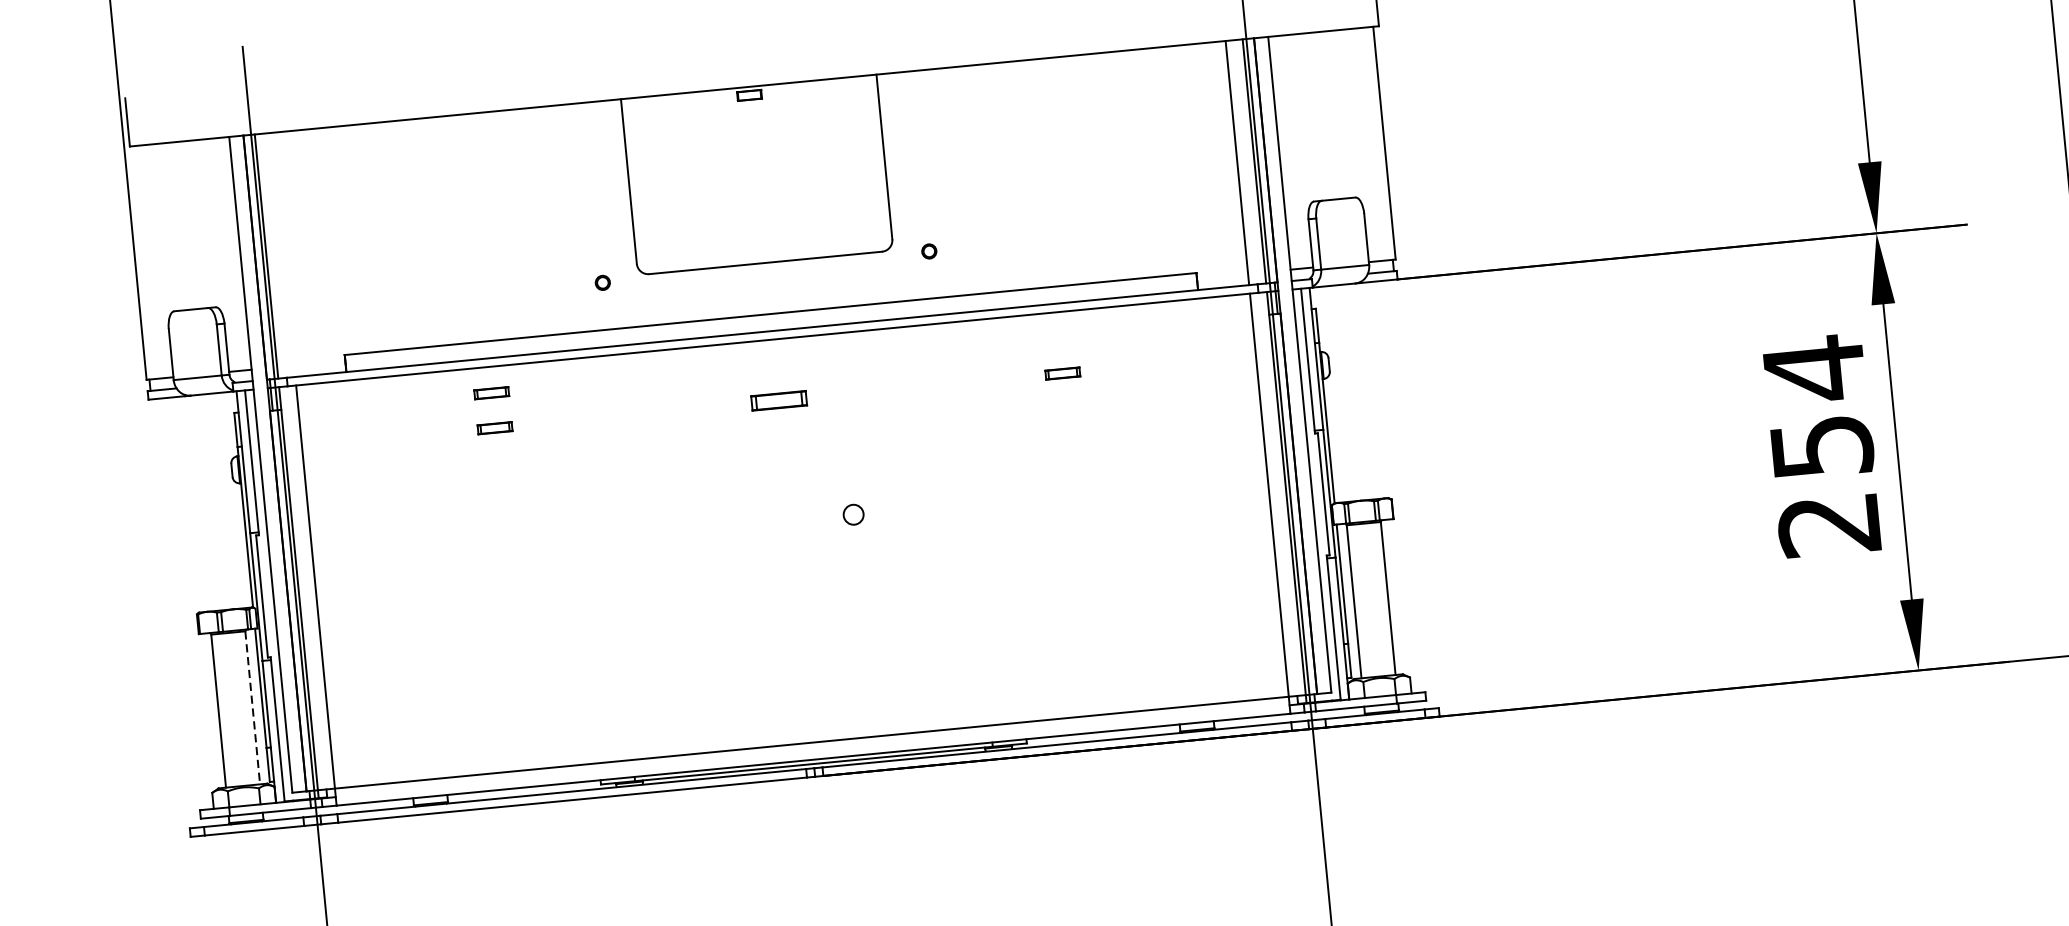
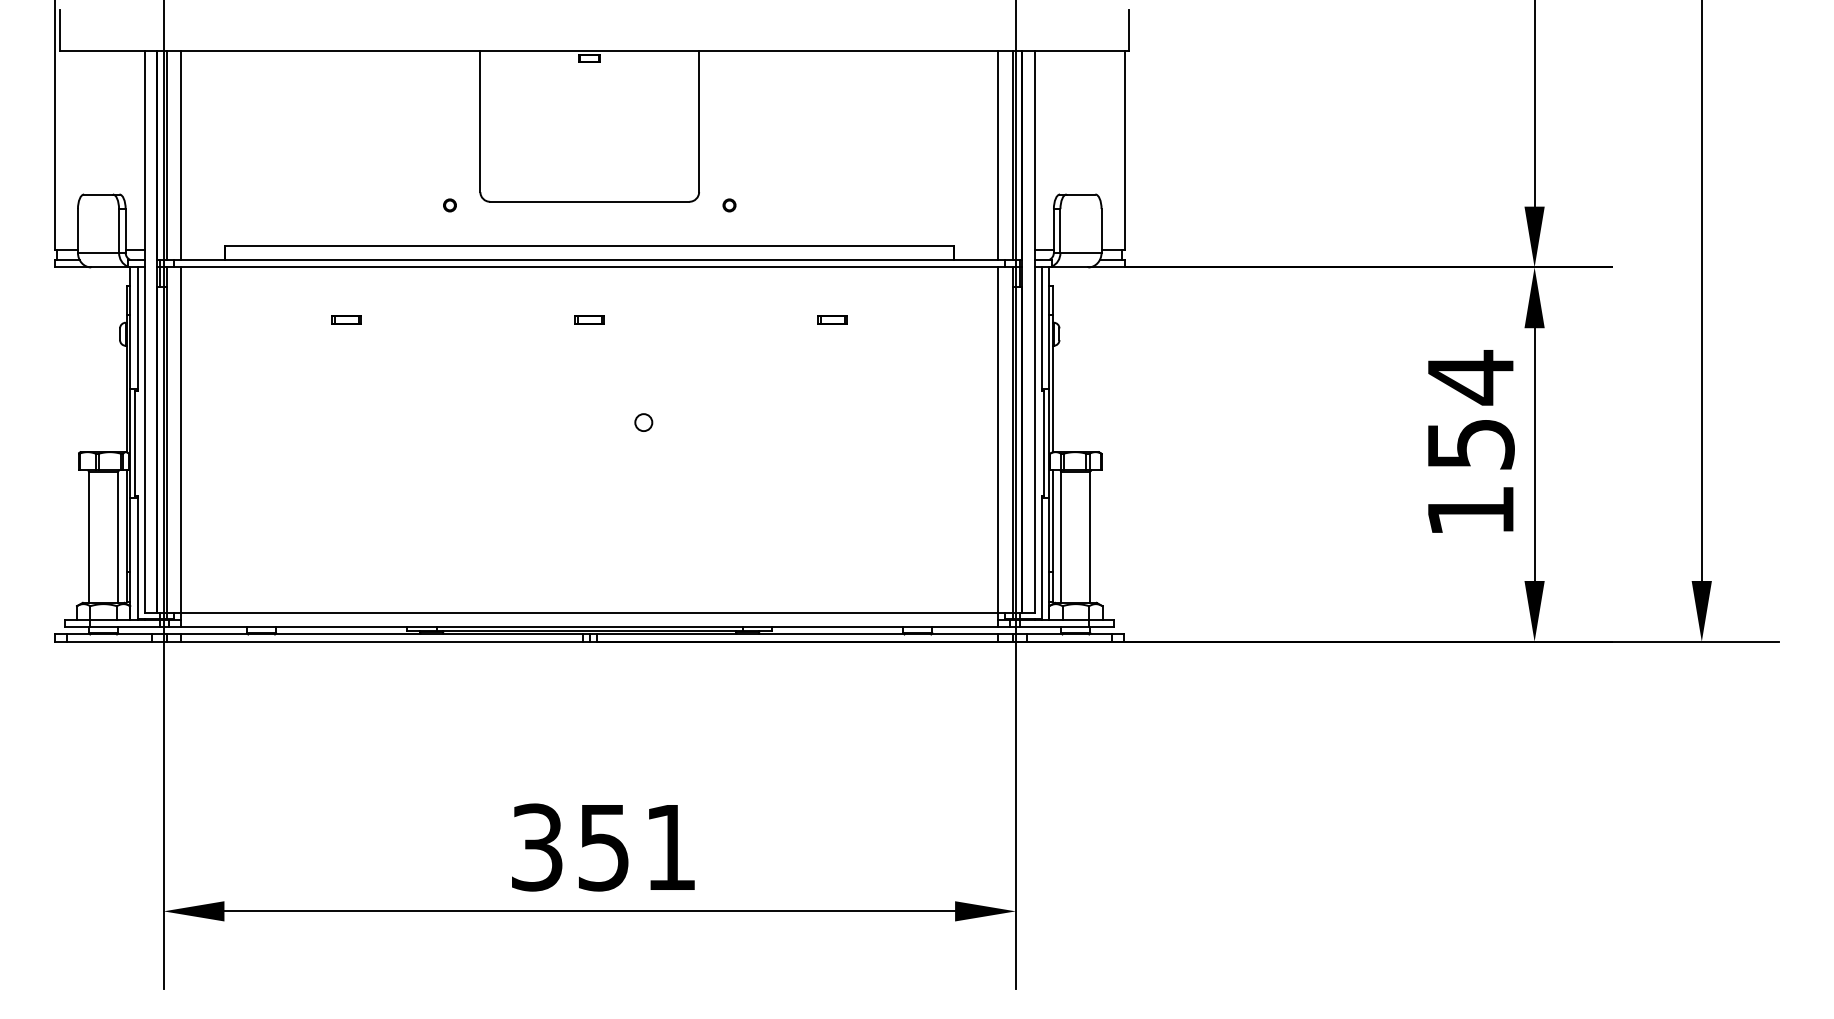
line: (283, 254) -> (181, 155), added
part: (491, 392) -> (346, 289), removed
part: (778, 400) -> (589, 319), size x0.62
text: (1827, 525) -> (1469, 511), 254 -> 154
line: (253, 707) -> (118, 537), dashed -> solid

